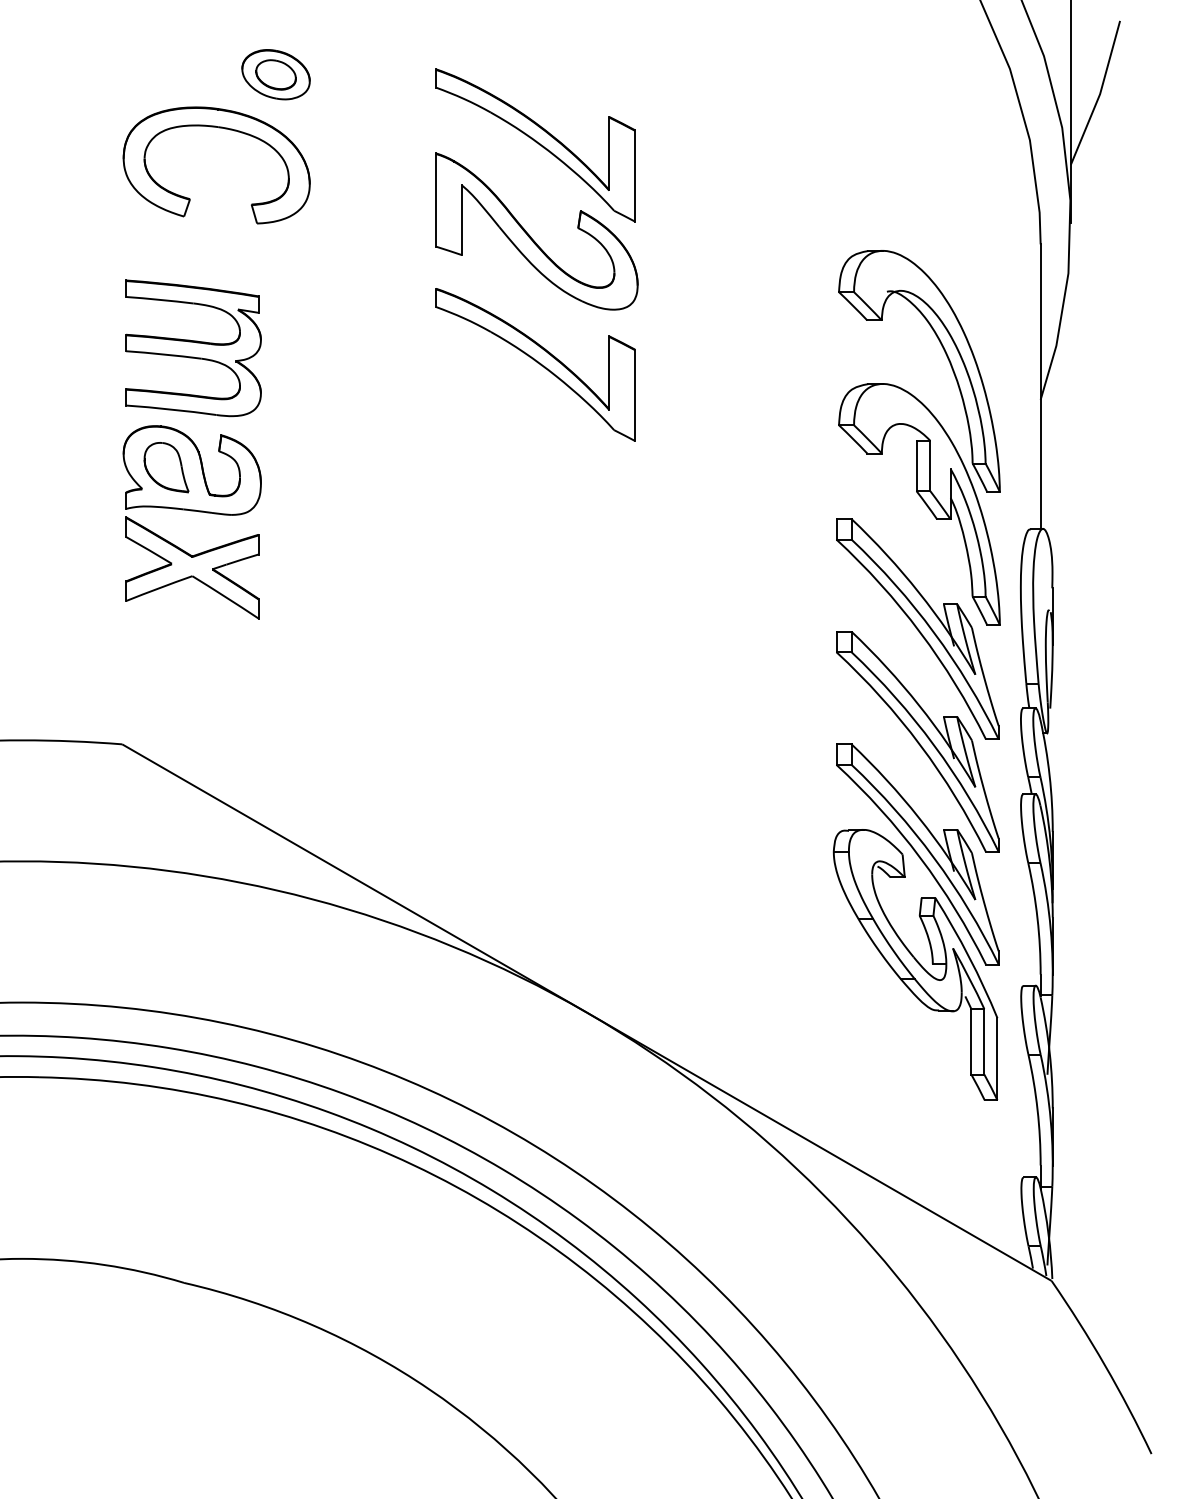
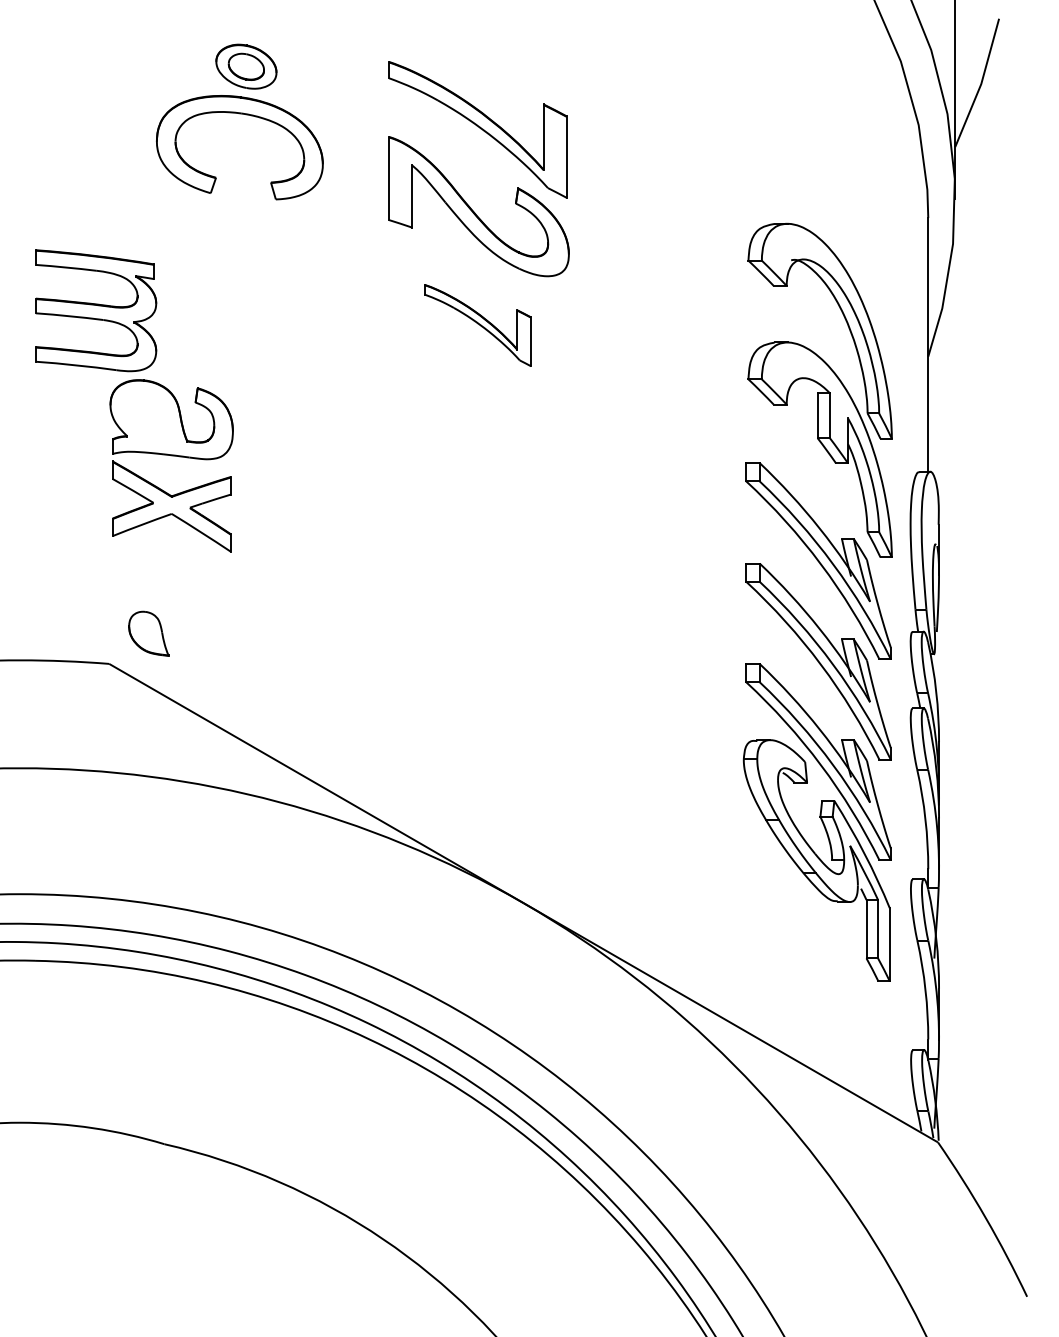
part: (218, 128) -> (241, 114), moved
part: (193, 348) -> (96, 310), moved
part: (535, 364) -> (477, 325), size x0.6
part: (166, 467) -> (148, 633), moved

